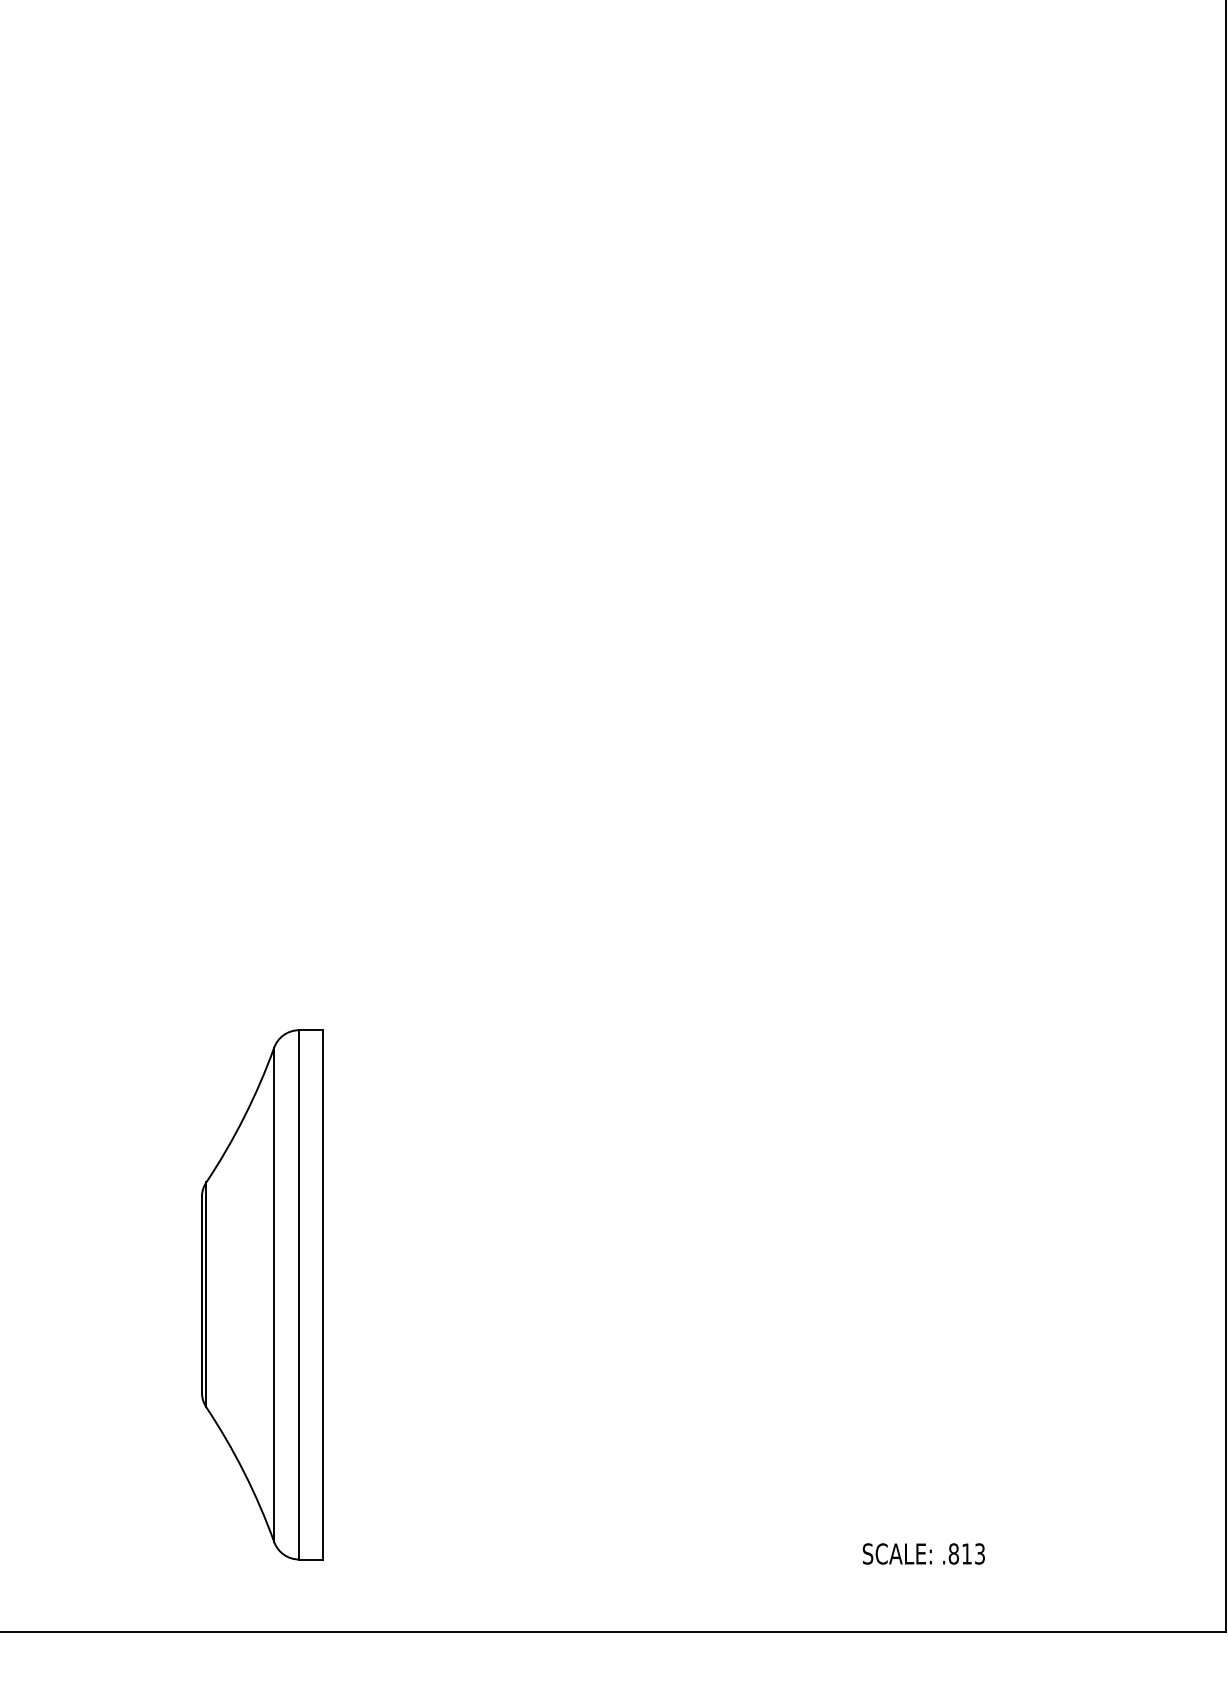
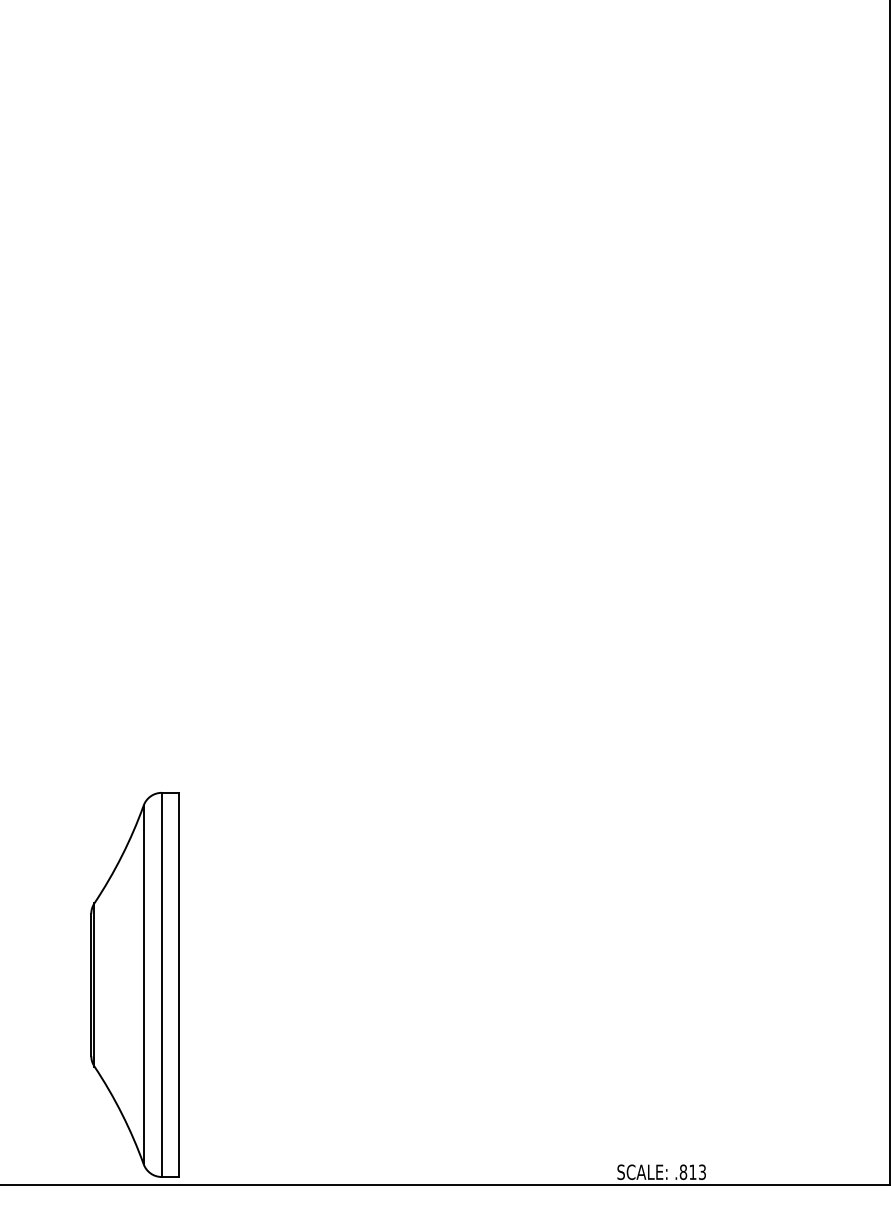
part: (262, 1294) -> (135, 984), moved
text: (923, 1553) -> (661, 1171), moved

